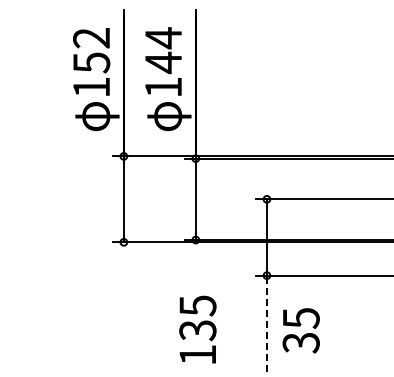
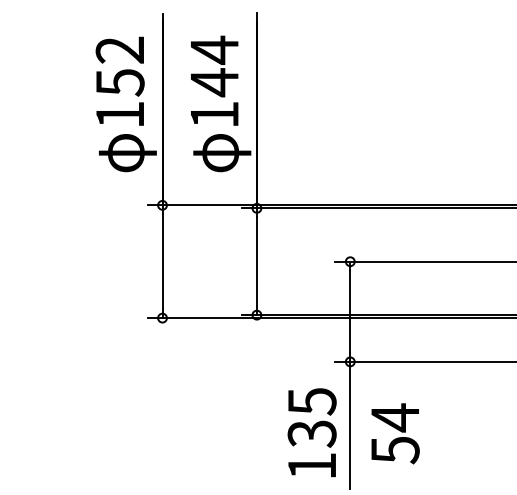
line: (266, 324) -> (349, 425), dashed -> solid
text: (197, 329) -> (311, 432), moved
text: (300, 330) -> (394, 433), 35 -> 54

